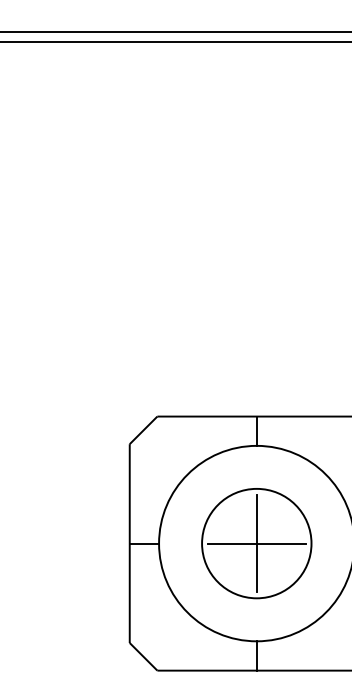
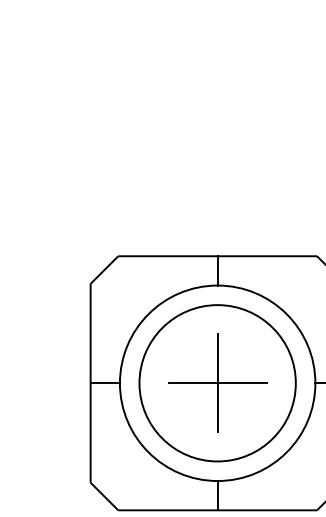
circle: (256, 543) -> (217, 383), size x1.43

